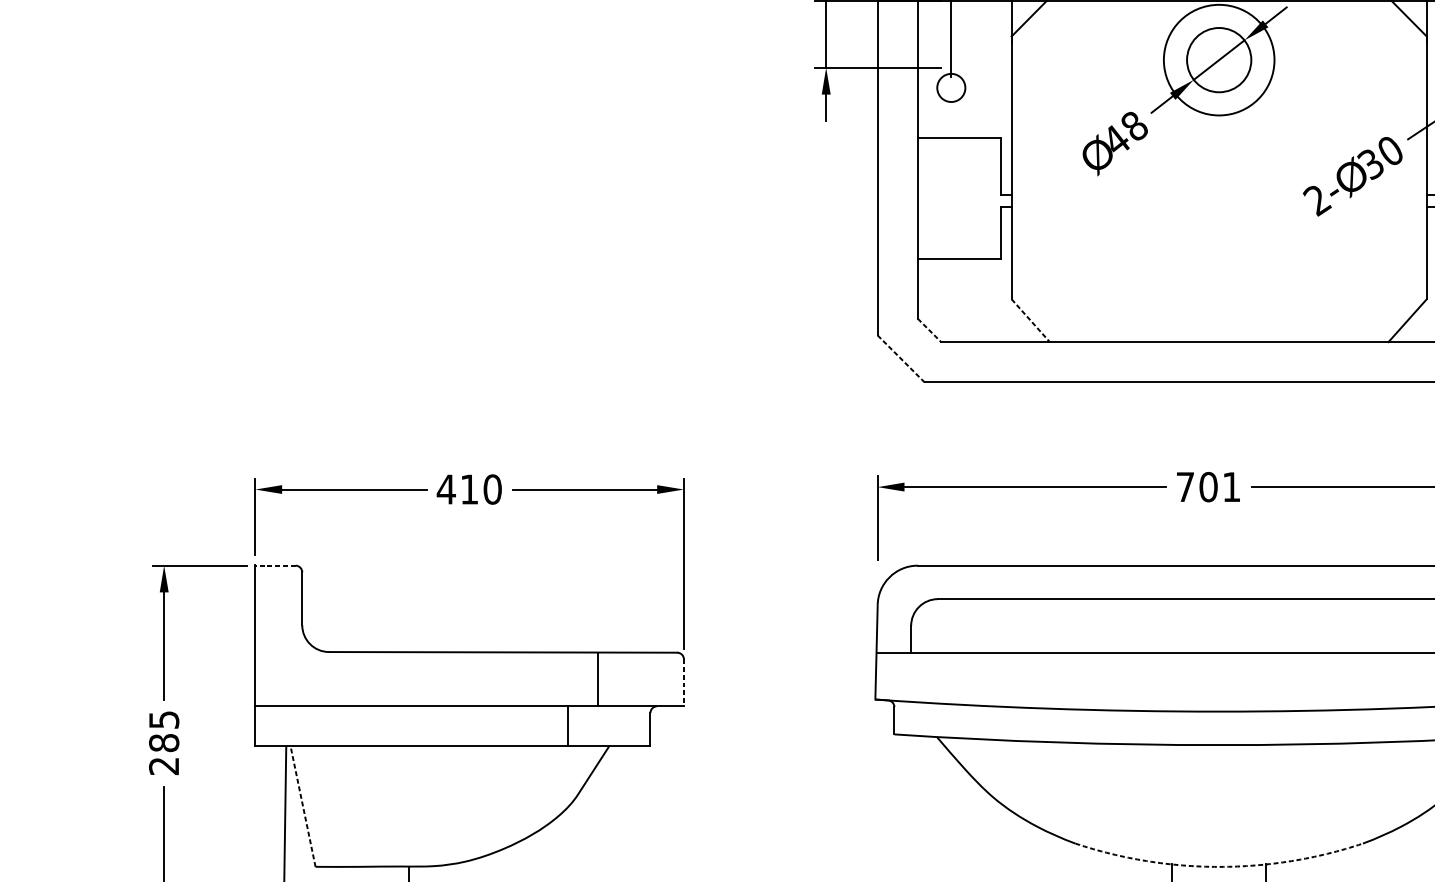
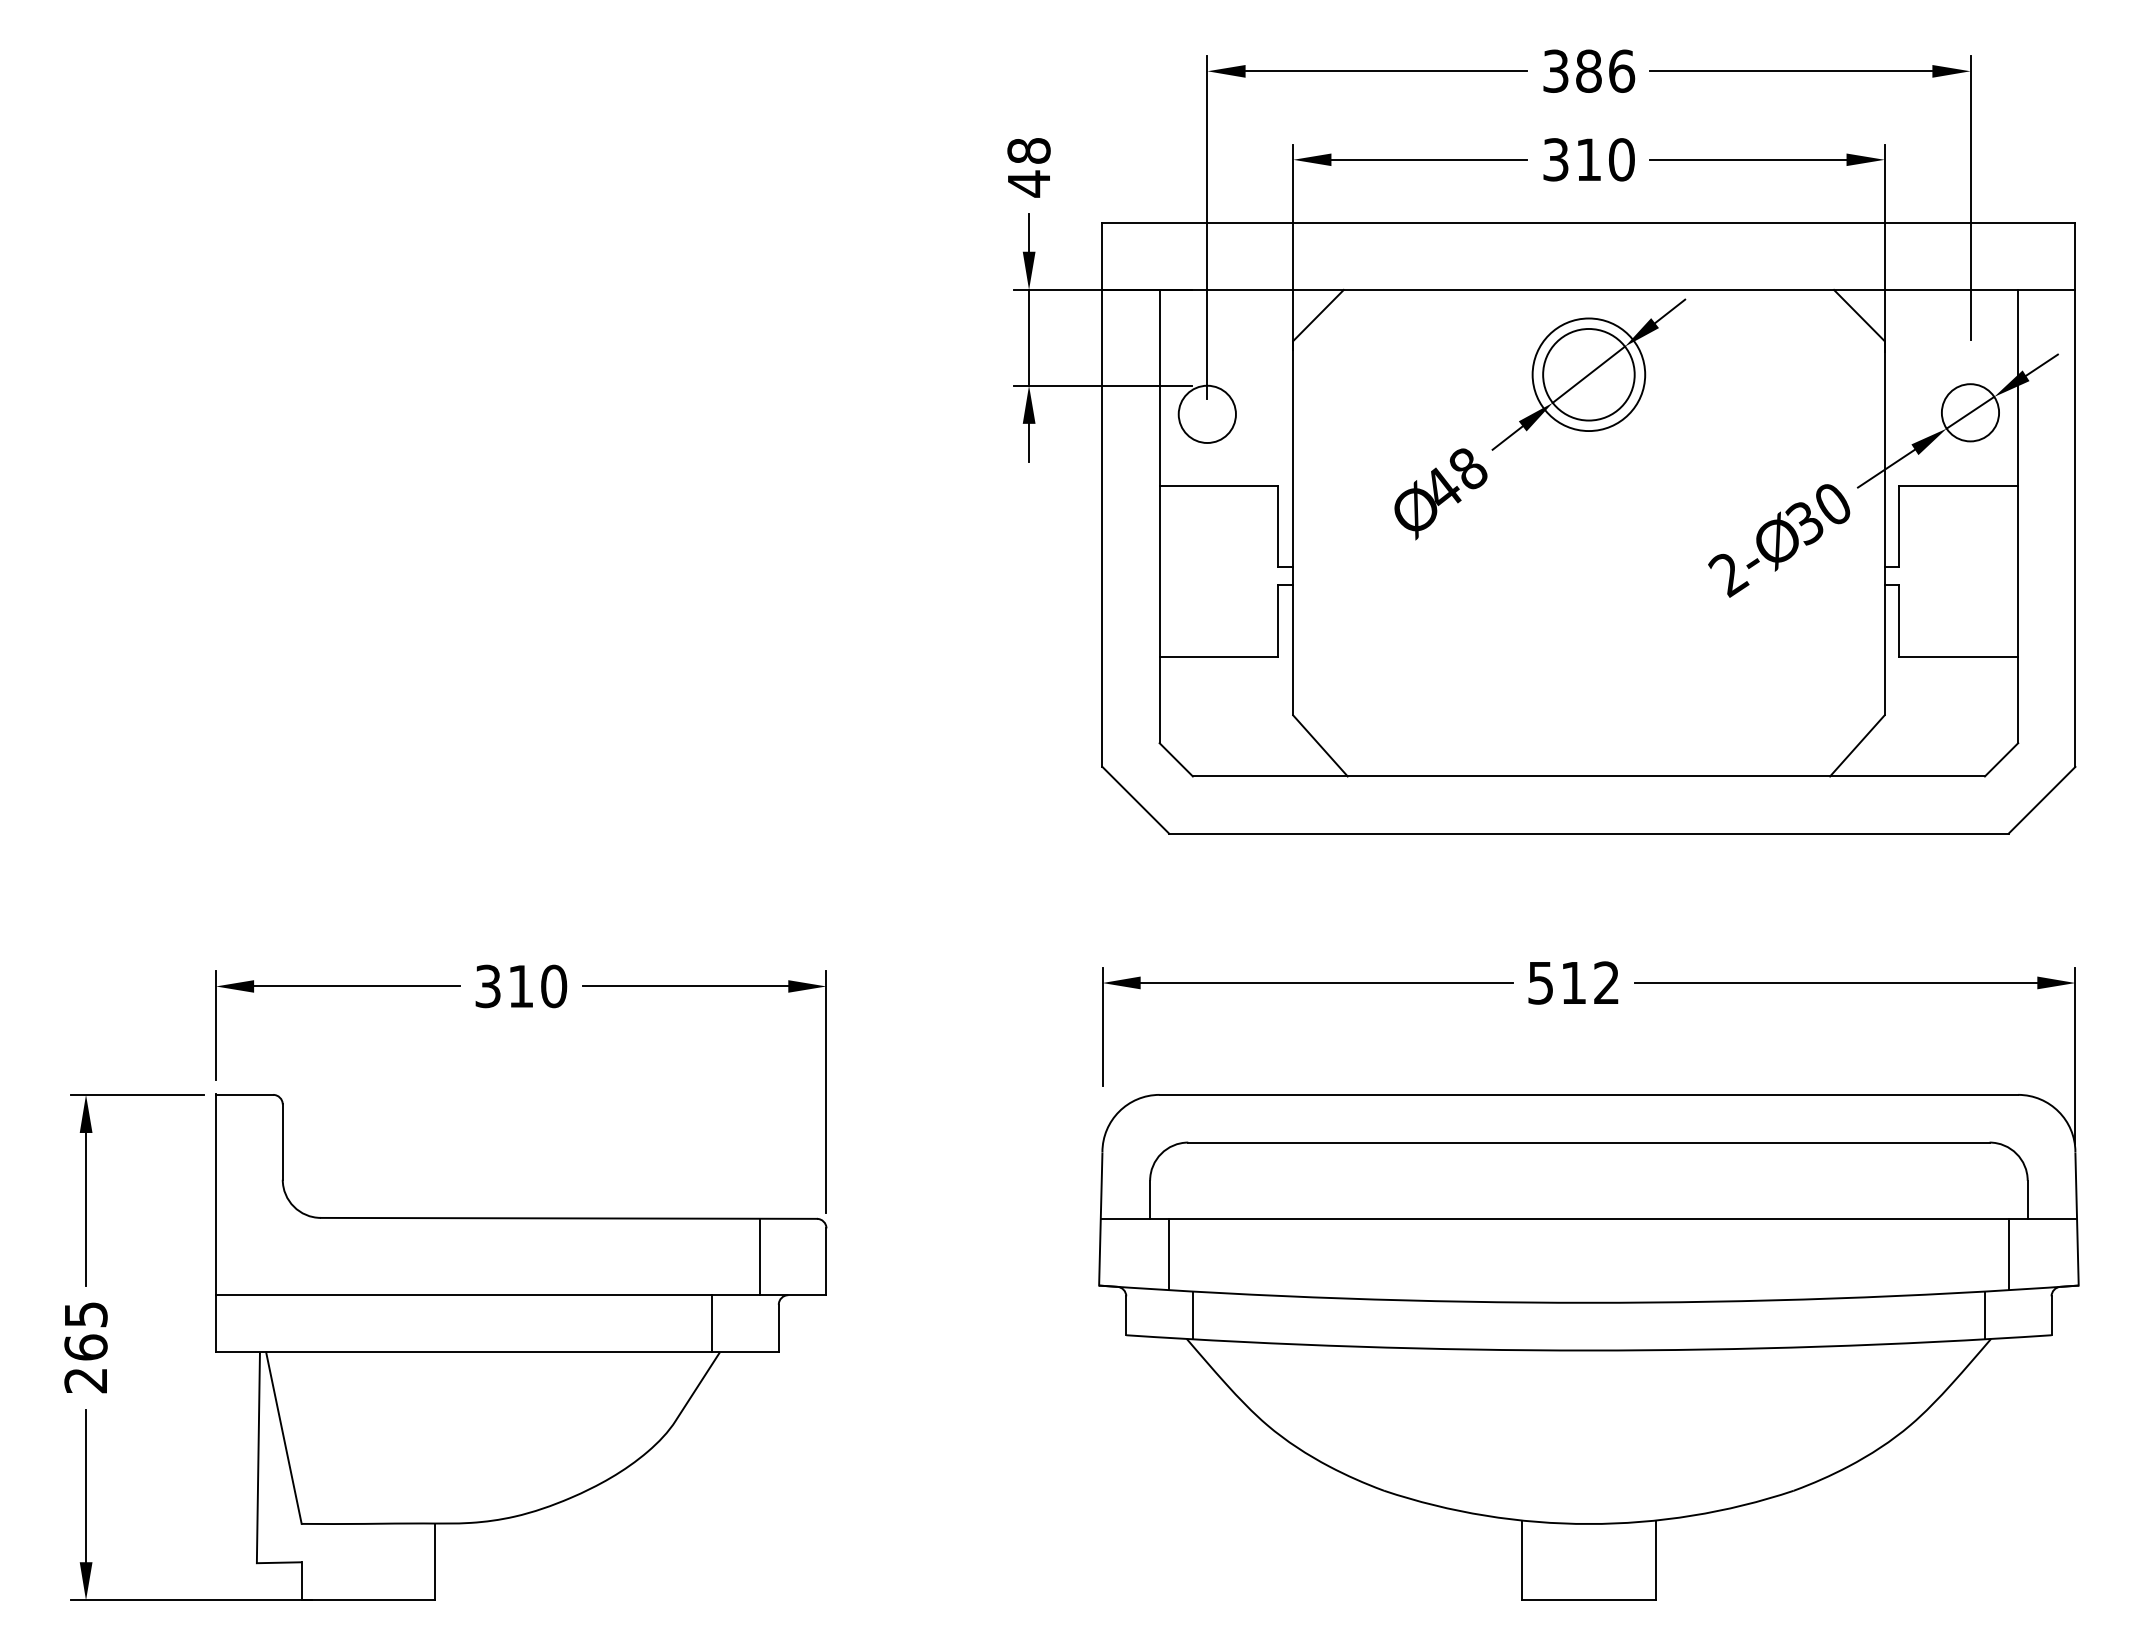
circle: (1218, 59) -> (1588, 374), size x0.71
circle: (950, 88) -> (1206, 414), size x1.43
line: (1030, 320) -> (1320, 745), dashed -> solid
line: (929, 330) -> (1176, 759), dashed -> solid
line: (901, 359) -> (1136, 800), dashed -> solid
text: (1208, 486) -> (1573, 982), 701 -> 512
text: (445, 489) -> (487, 986), 410 -> 310
line: (275, 565) -> (244, 1094), dashed -> solid
line: (924, 677) -> (1169, 1254), added
line: (598, 679) -> (759, 1256), moved
line: (683, 683) -> (826, 1262), dashed -> solid
line: (941, 720) -> (1193, 1315), added
line: (568, 726) -> (712, 1323), moved
text: (163, 743) -> (85, 1347), 285 -> 265
line: (302, 806) -> (283, 1438), dashed -> solid
arc: (1218, 867) -> (1588, 1524), dashed -> solid

